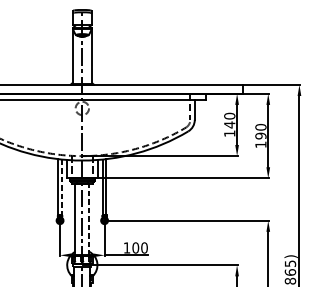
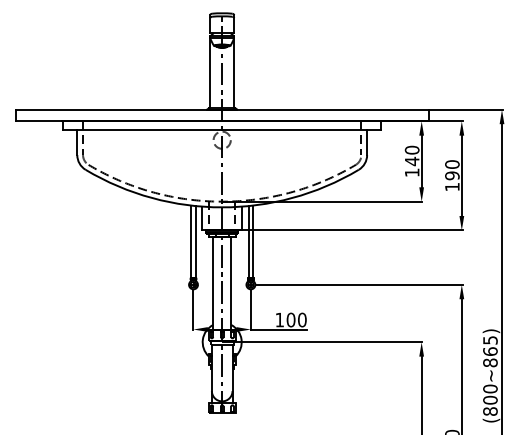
line: (61, 187) -> (195, 241), dashed -> solid
line: (89, 219) -> (231, 283), dashed -> solid

